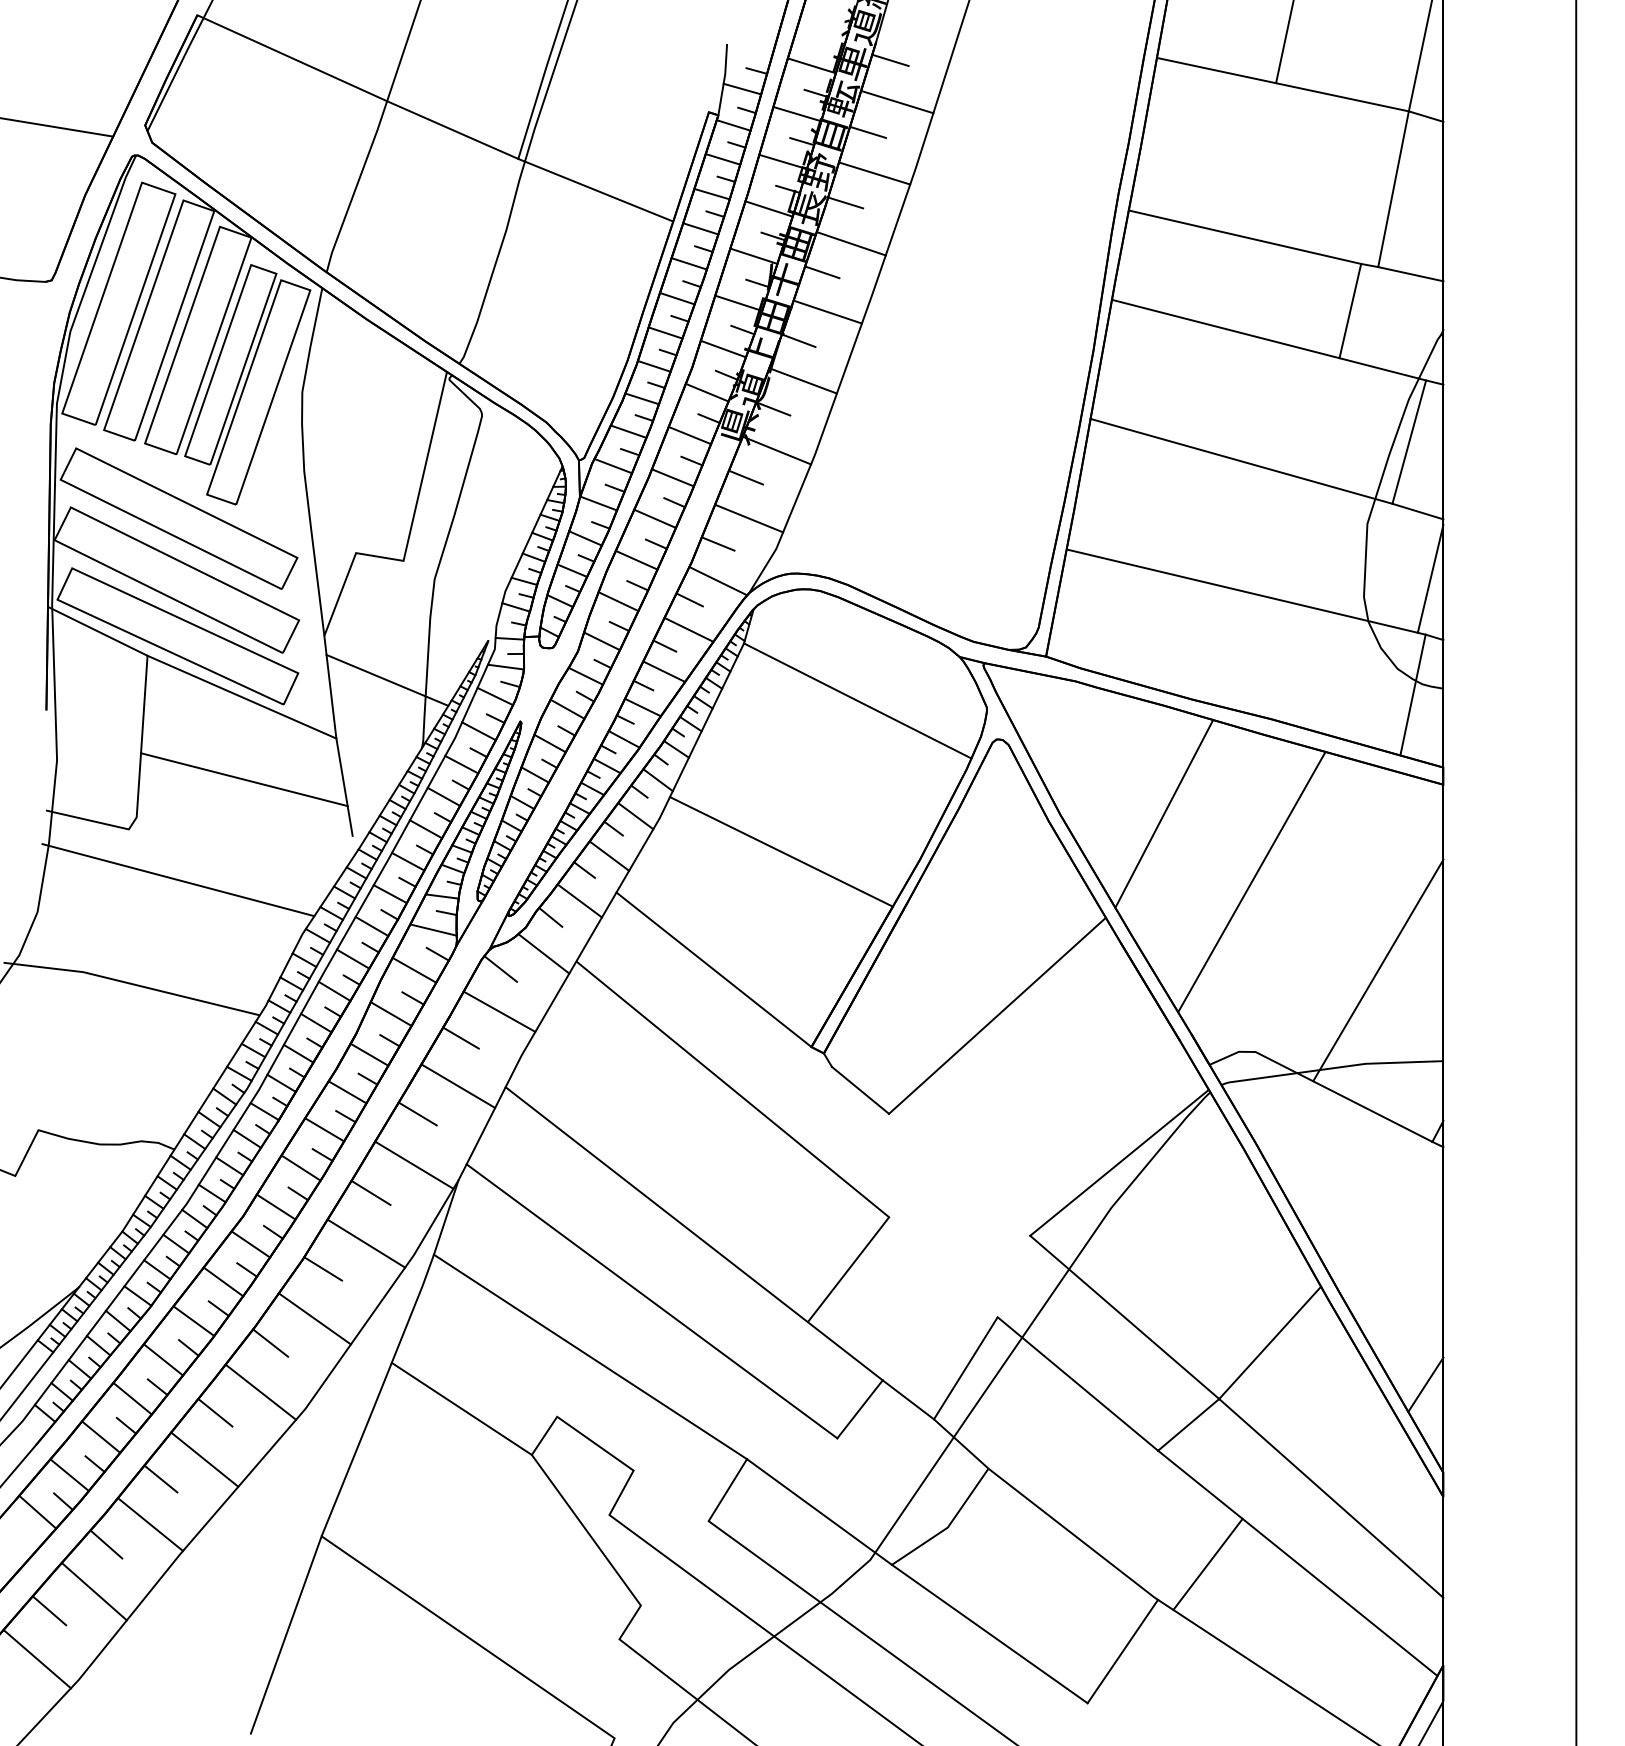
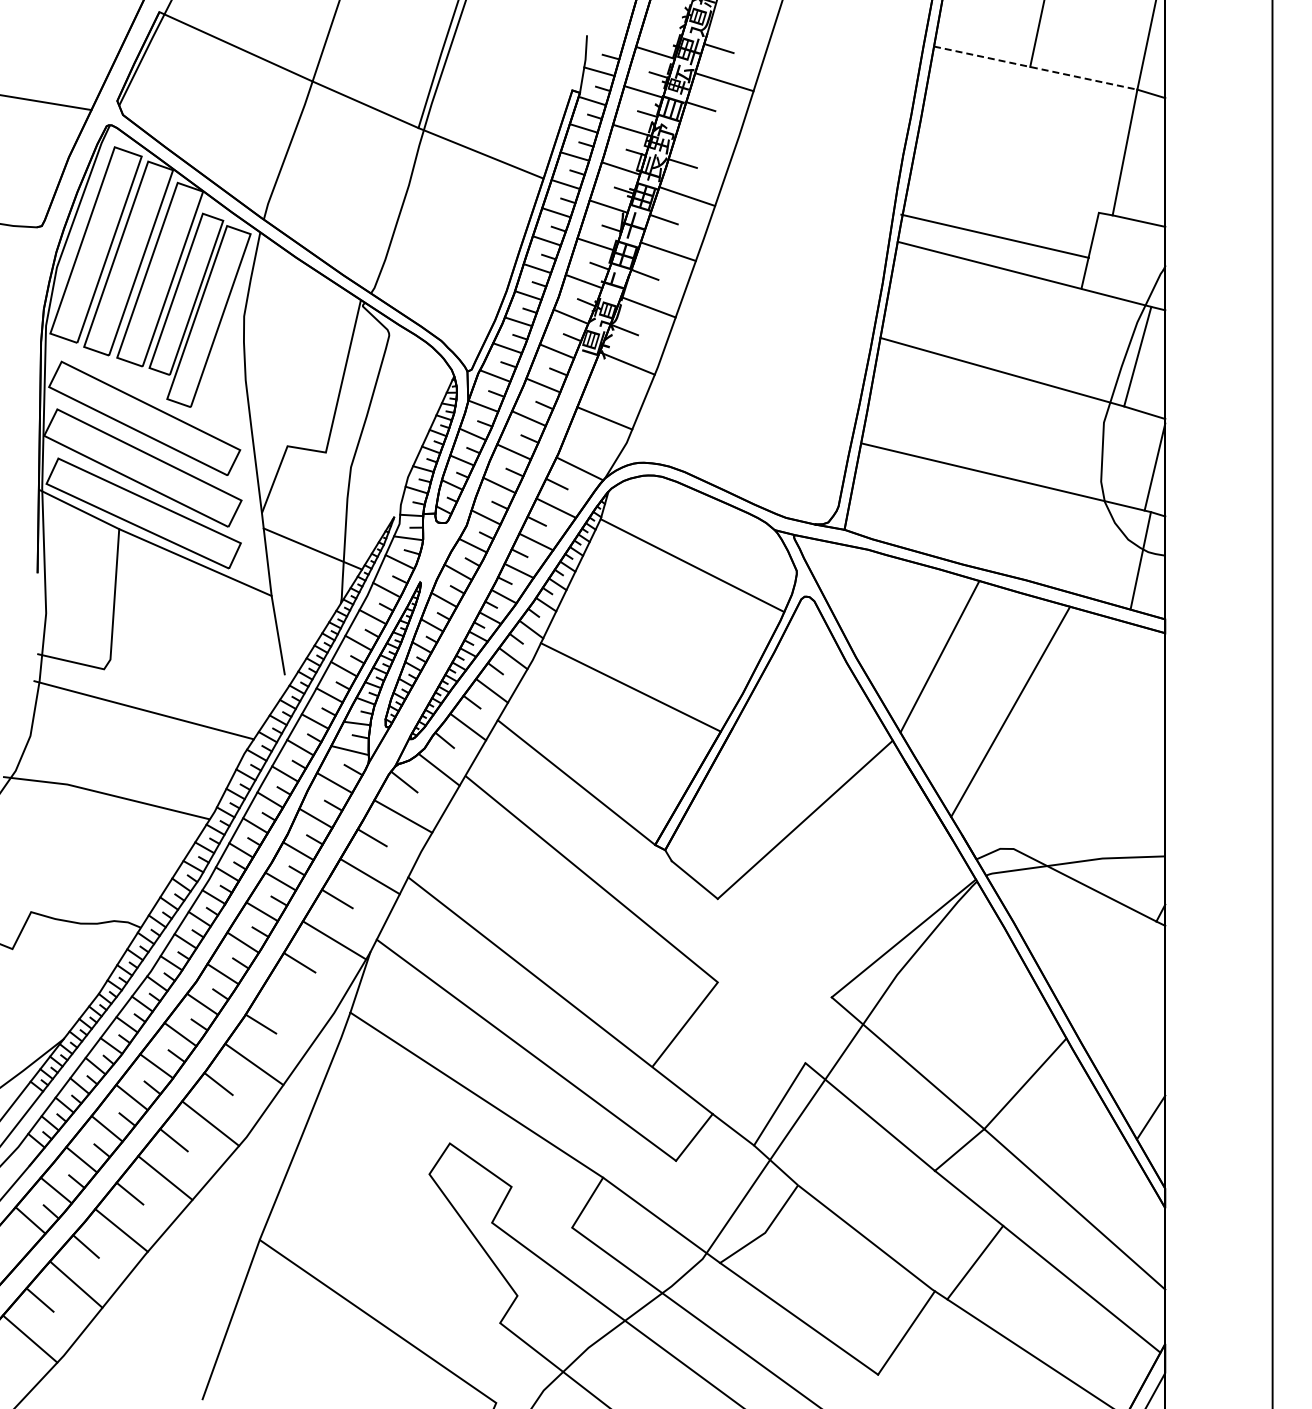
line: (1282, 83) -> (1035, 67), solid -> dashed
line: (873, 173) -> (705, 139), removed
line: (1244, 236) -> (994, 235), moved
line: (746, 476) -> (602, 384), removed
line: (717, 543) -> (579, 438), removed
line: (243, 778) -> (196, 628), removed
line: (1378, 969) -> (1112, 782), removed
line: (365, 1243) -> (295, 1003), removed
line: (461, 1408) -> (372, 1136), removed

